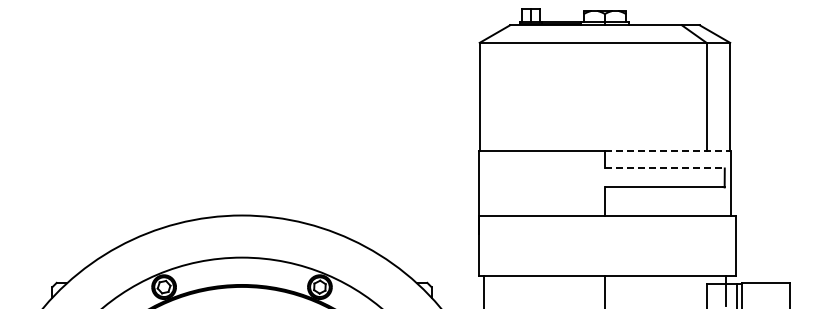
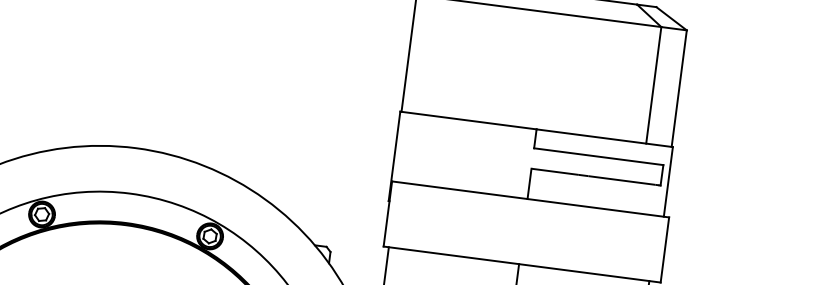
line: (668, 150) -> (605, 137), dashed -> solid
line: (664, 168) -> (598, 156), dashed -> solid

